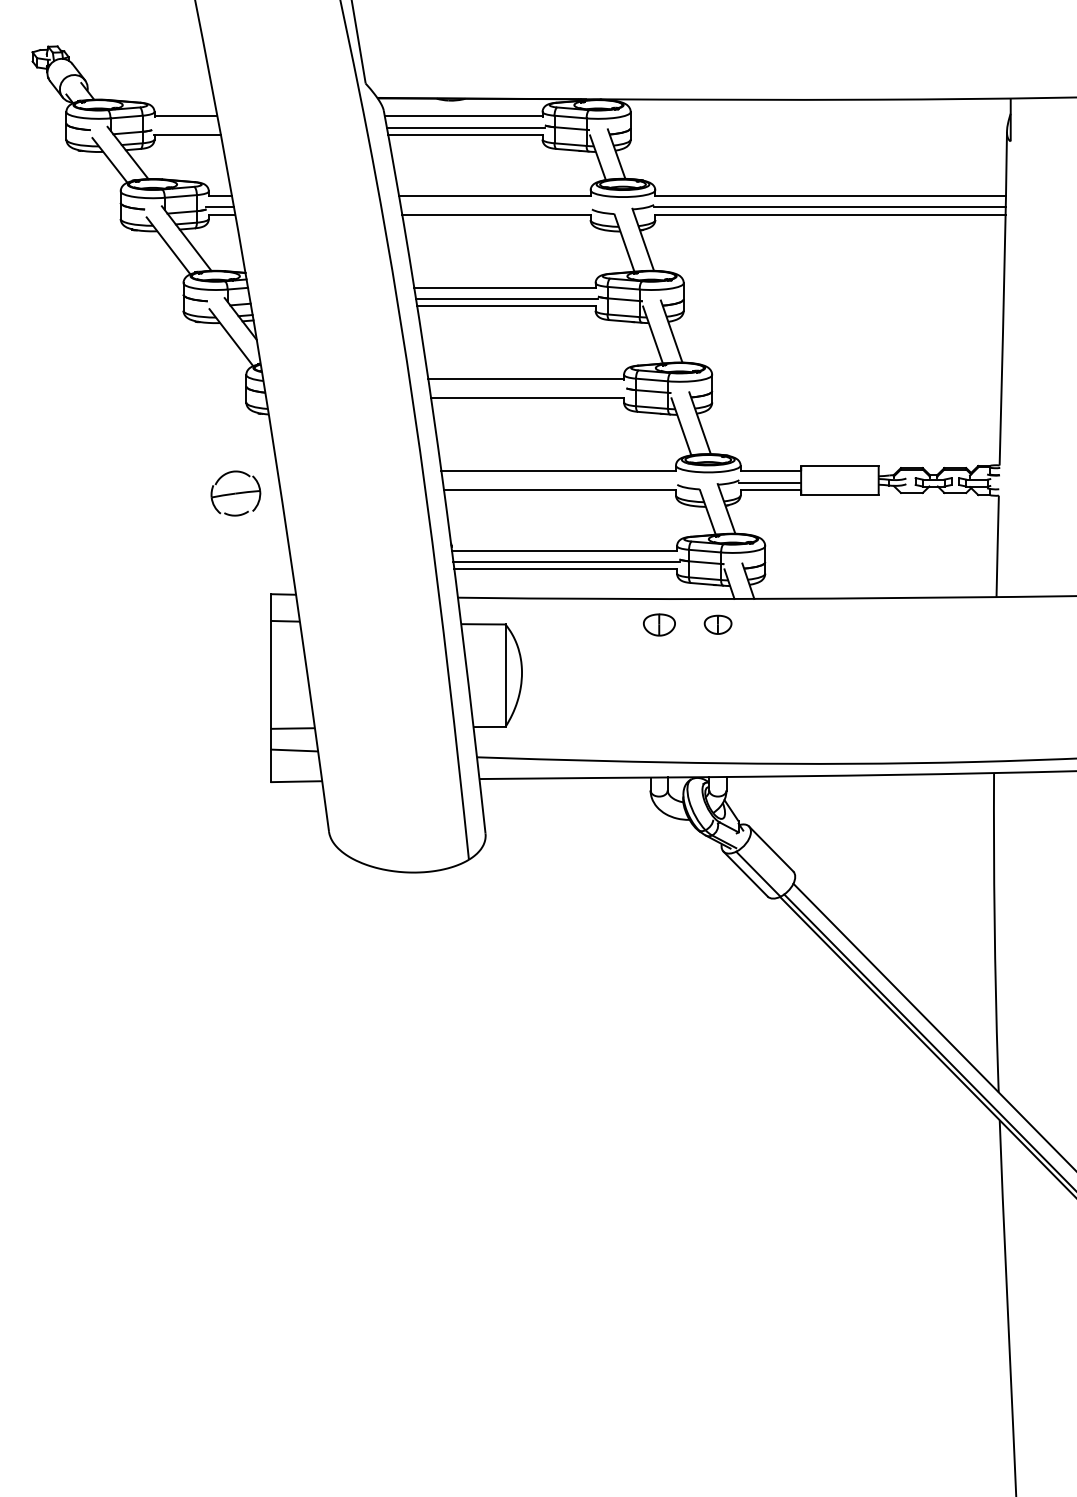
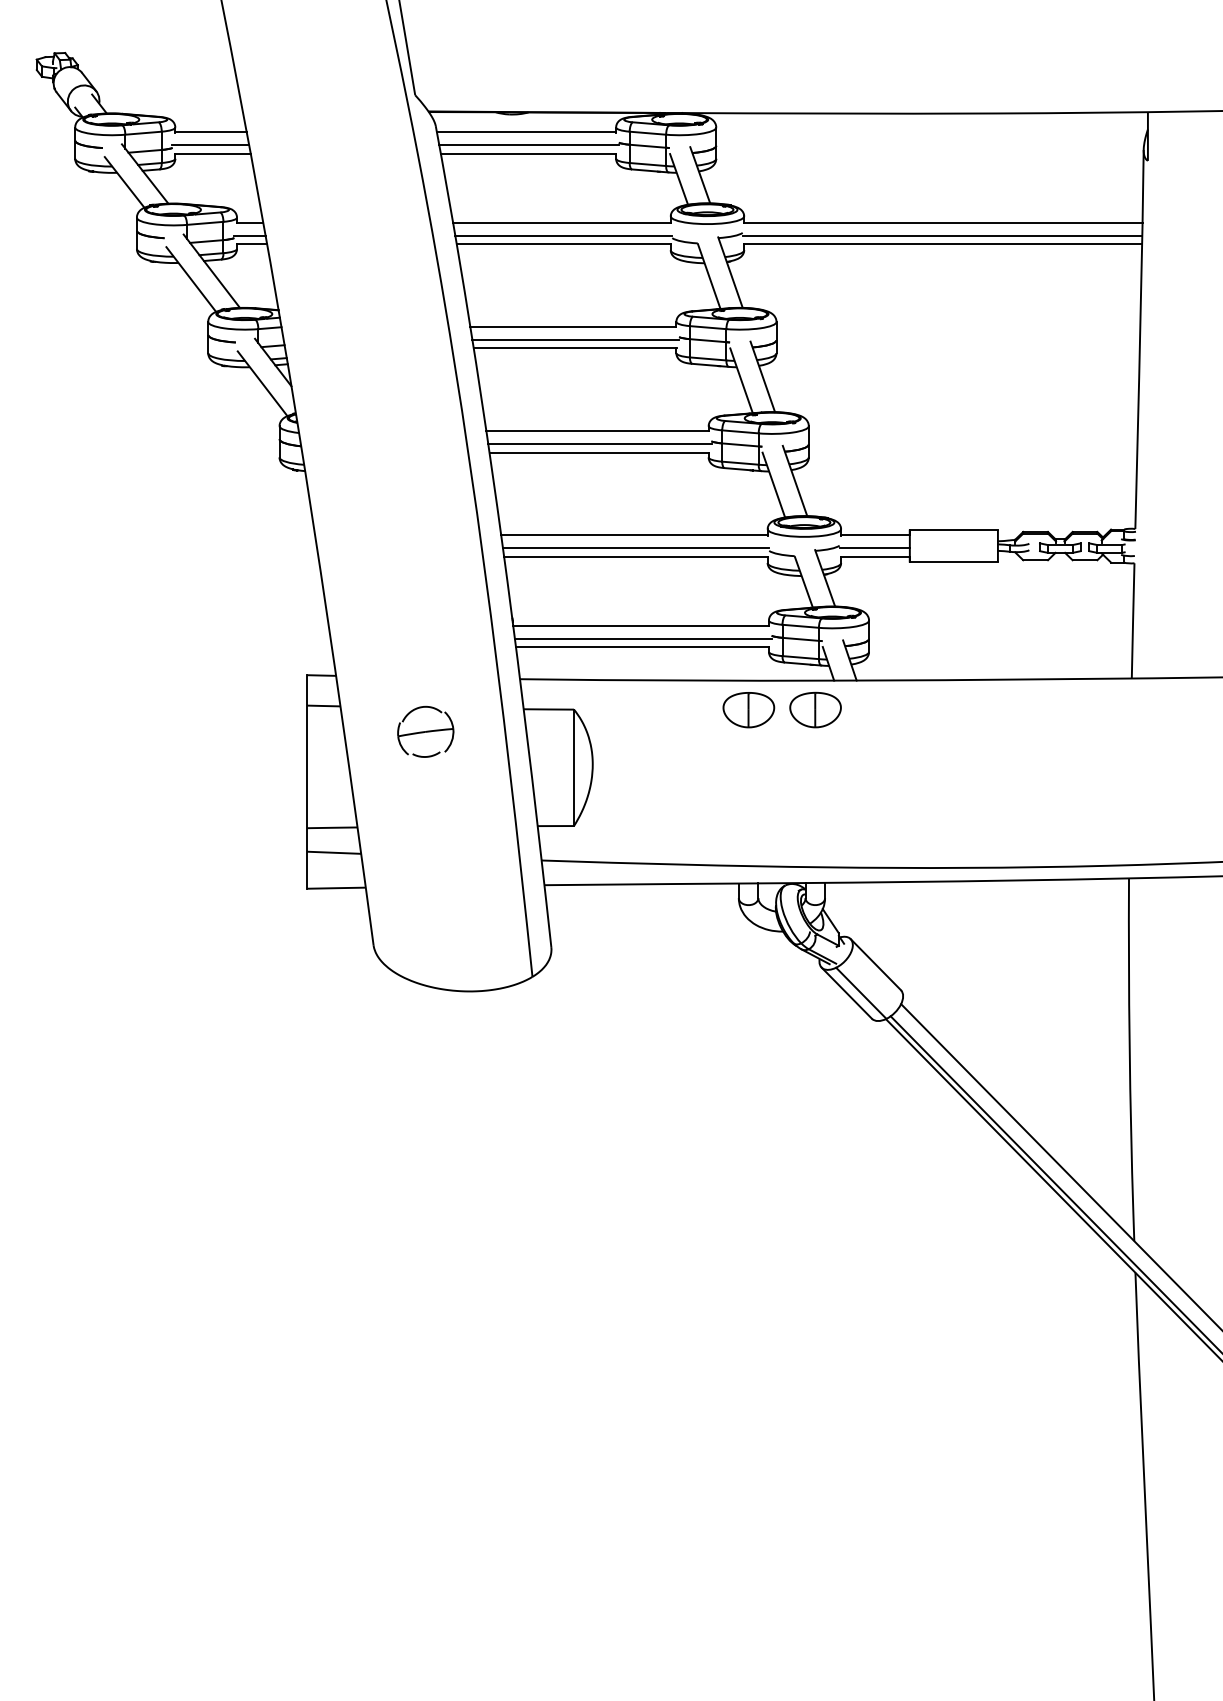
line: (185, 127) -> (210, 145), added
line: (496, 207) -> (563, 235), added
line: (527, 391) -> (599, 444), added
line: (559, 482) -> (635, 548), added
part: (235, 493) -> (425, 731), moved
part: (718, 624) -> (815, 709), size x1.67
part: (659, 625) -> (748, 710), size x1.43

